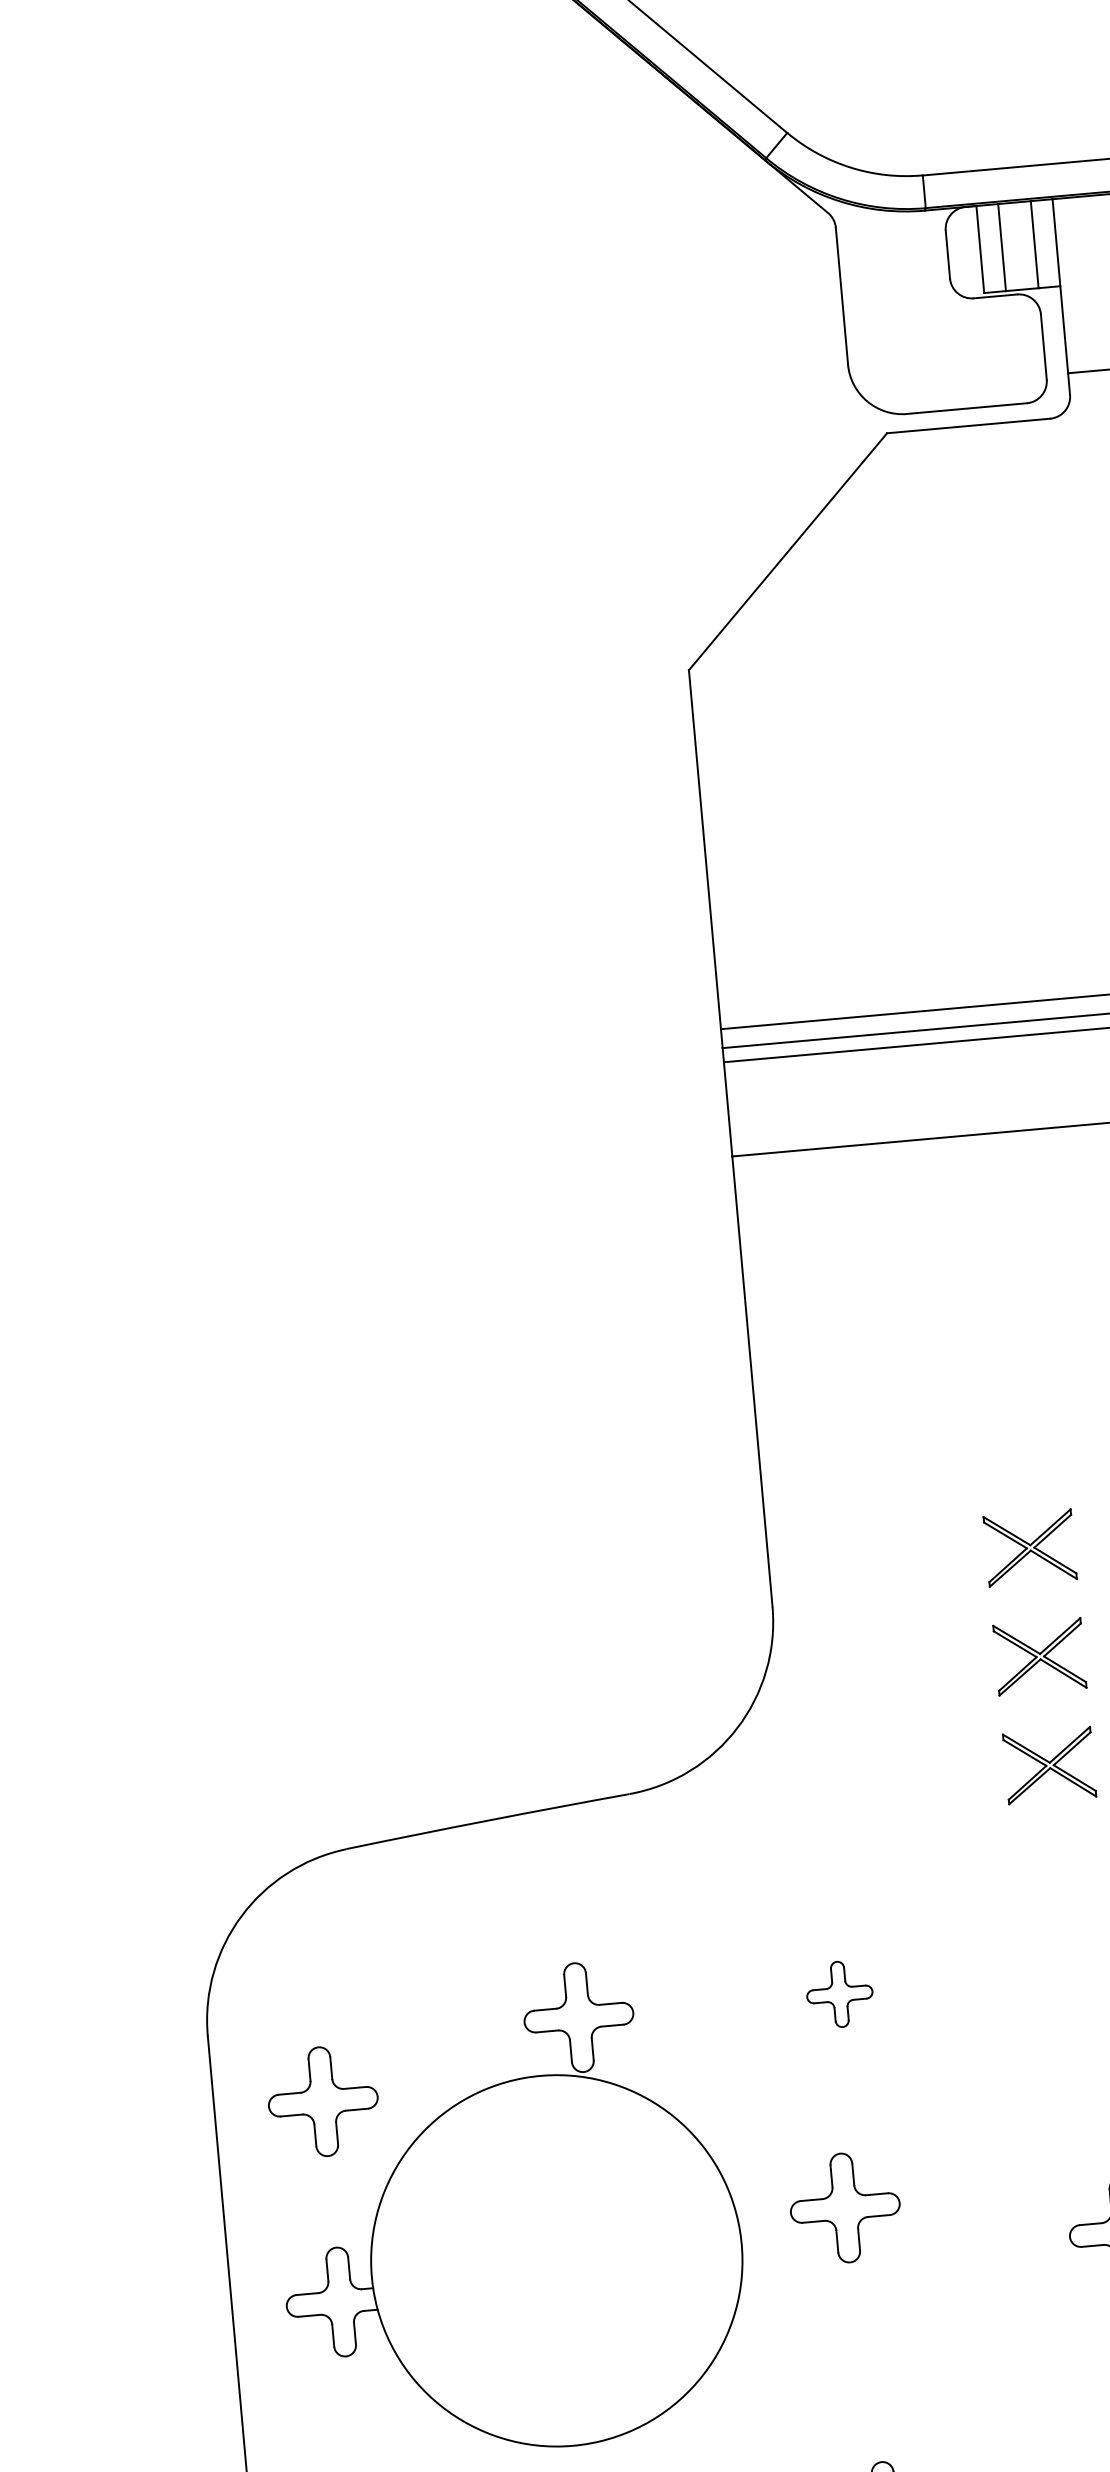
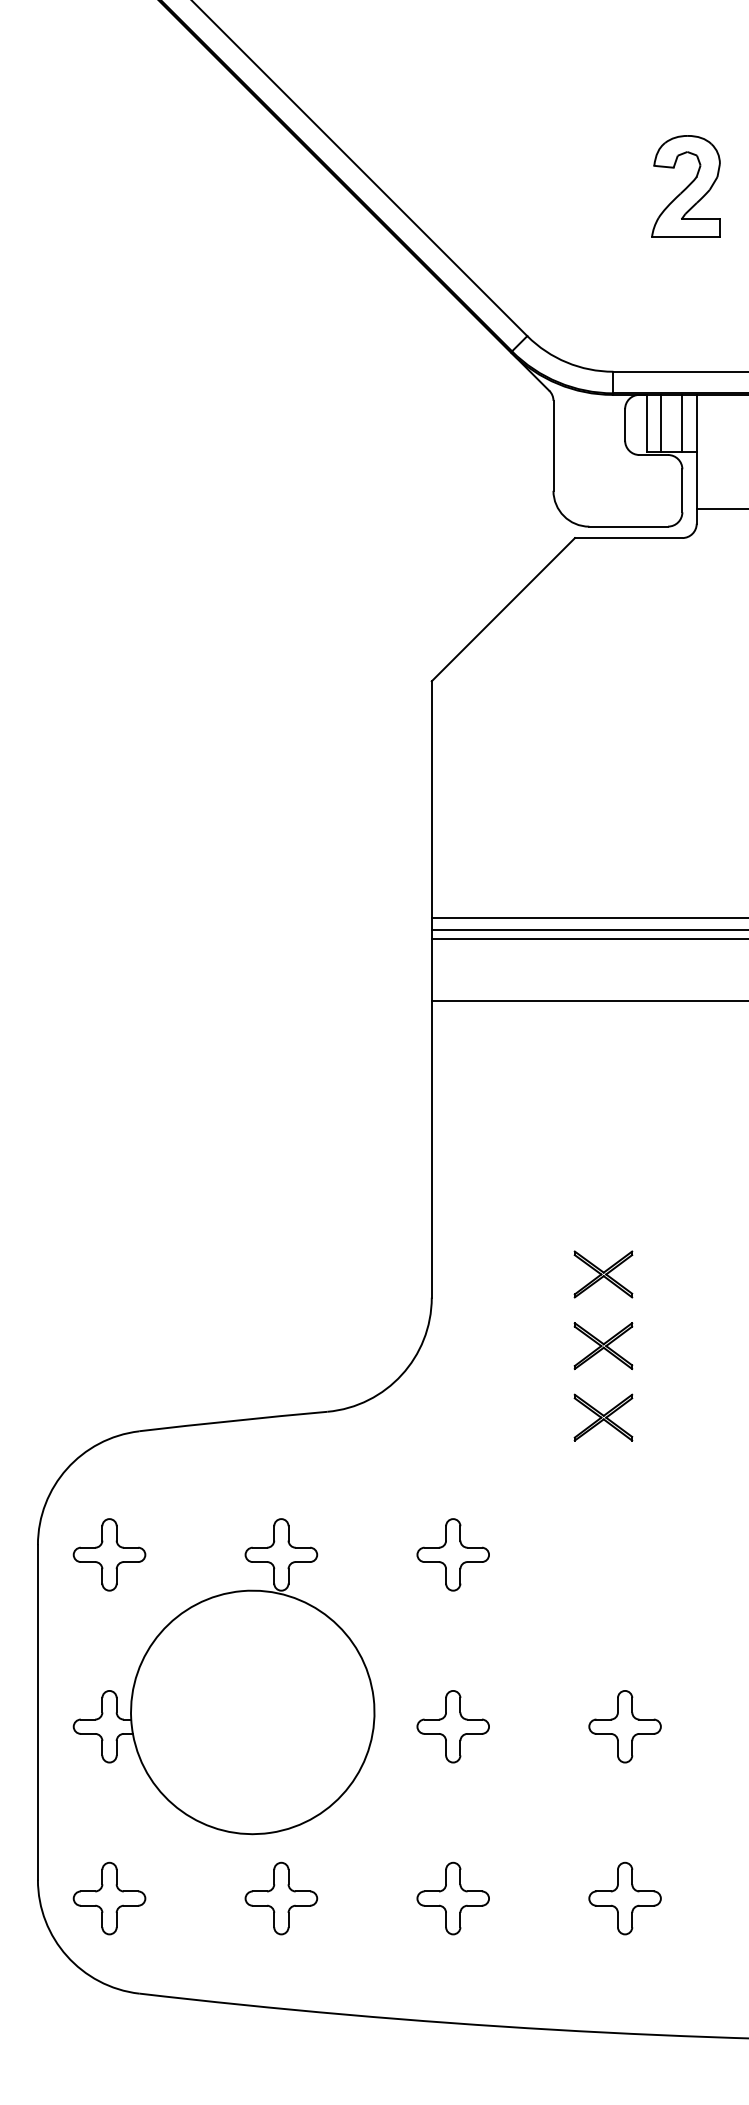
part: (838, 1993) -> (452, 1554), size x1.67
part: (323, 2101) -> (109, 1554), moved
part: (844, 2207) -> (452, 1726), moved

